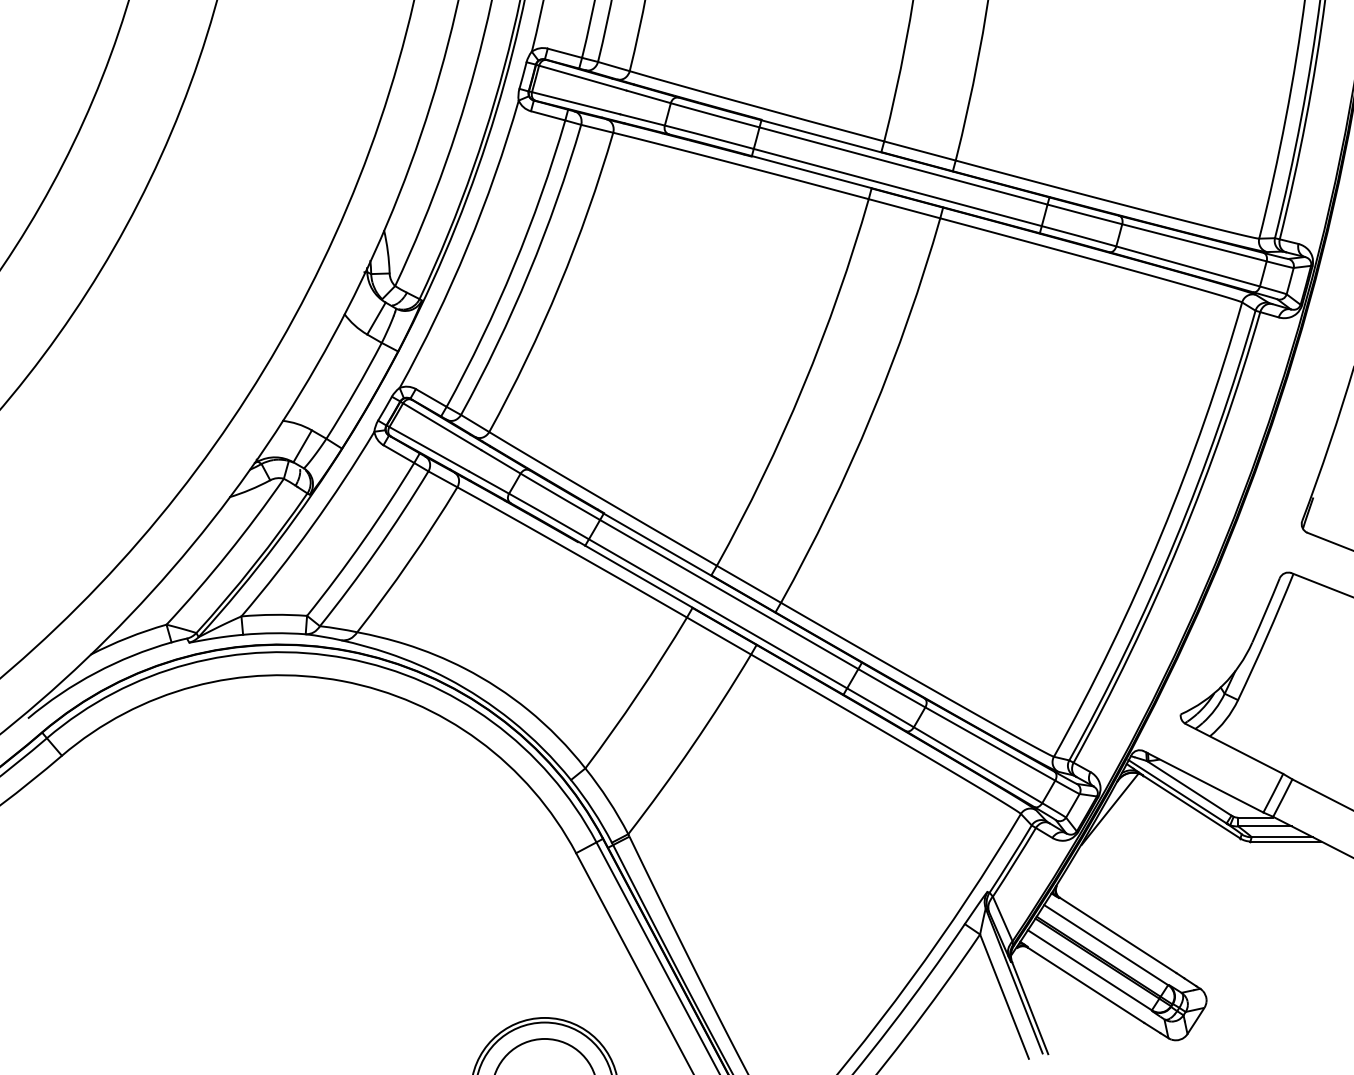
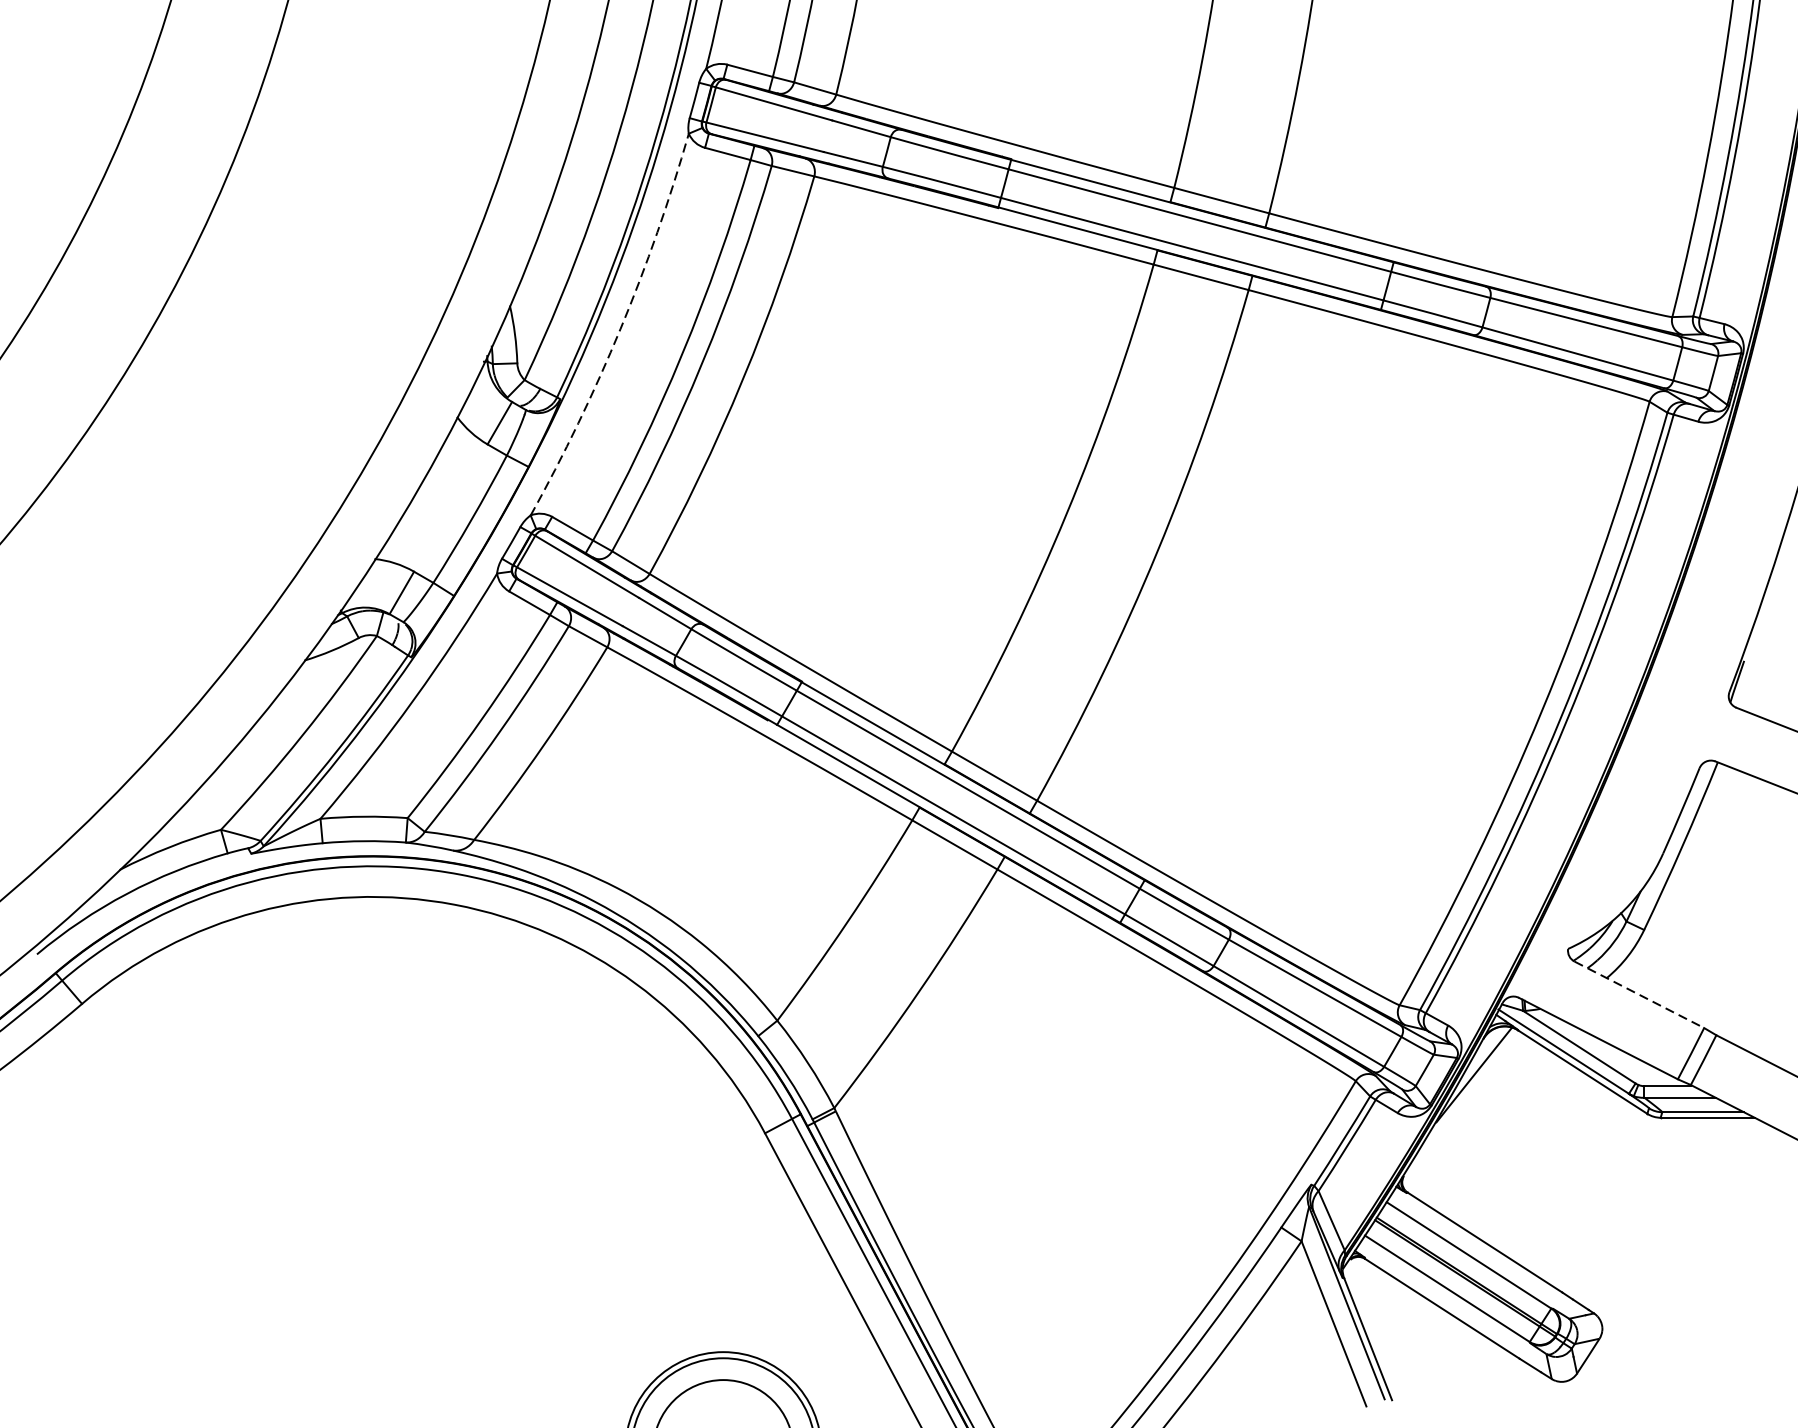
arc: (467, 247) -> (620, 328), solid -> dashed
line: (1234, 748) -> (1639, 994), solid -> dashed

